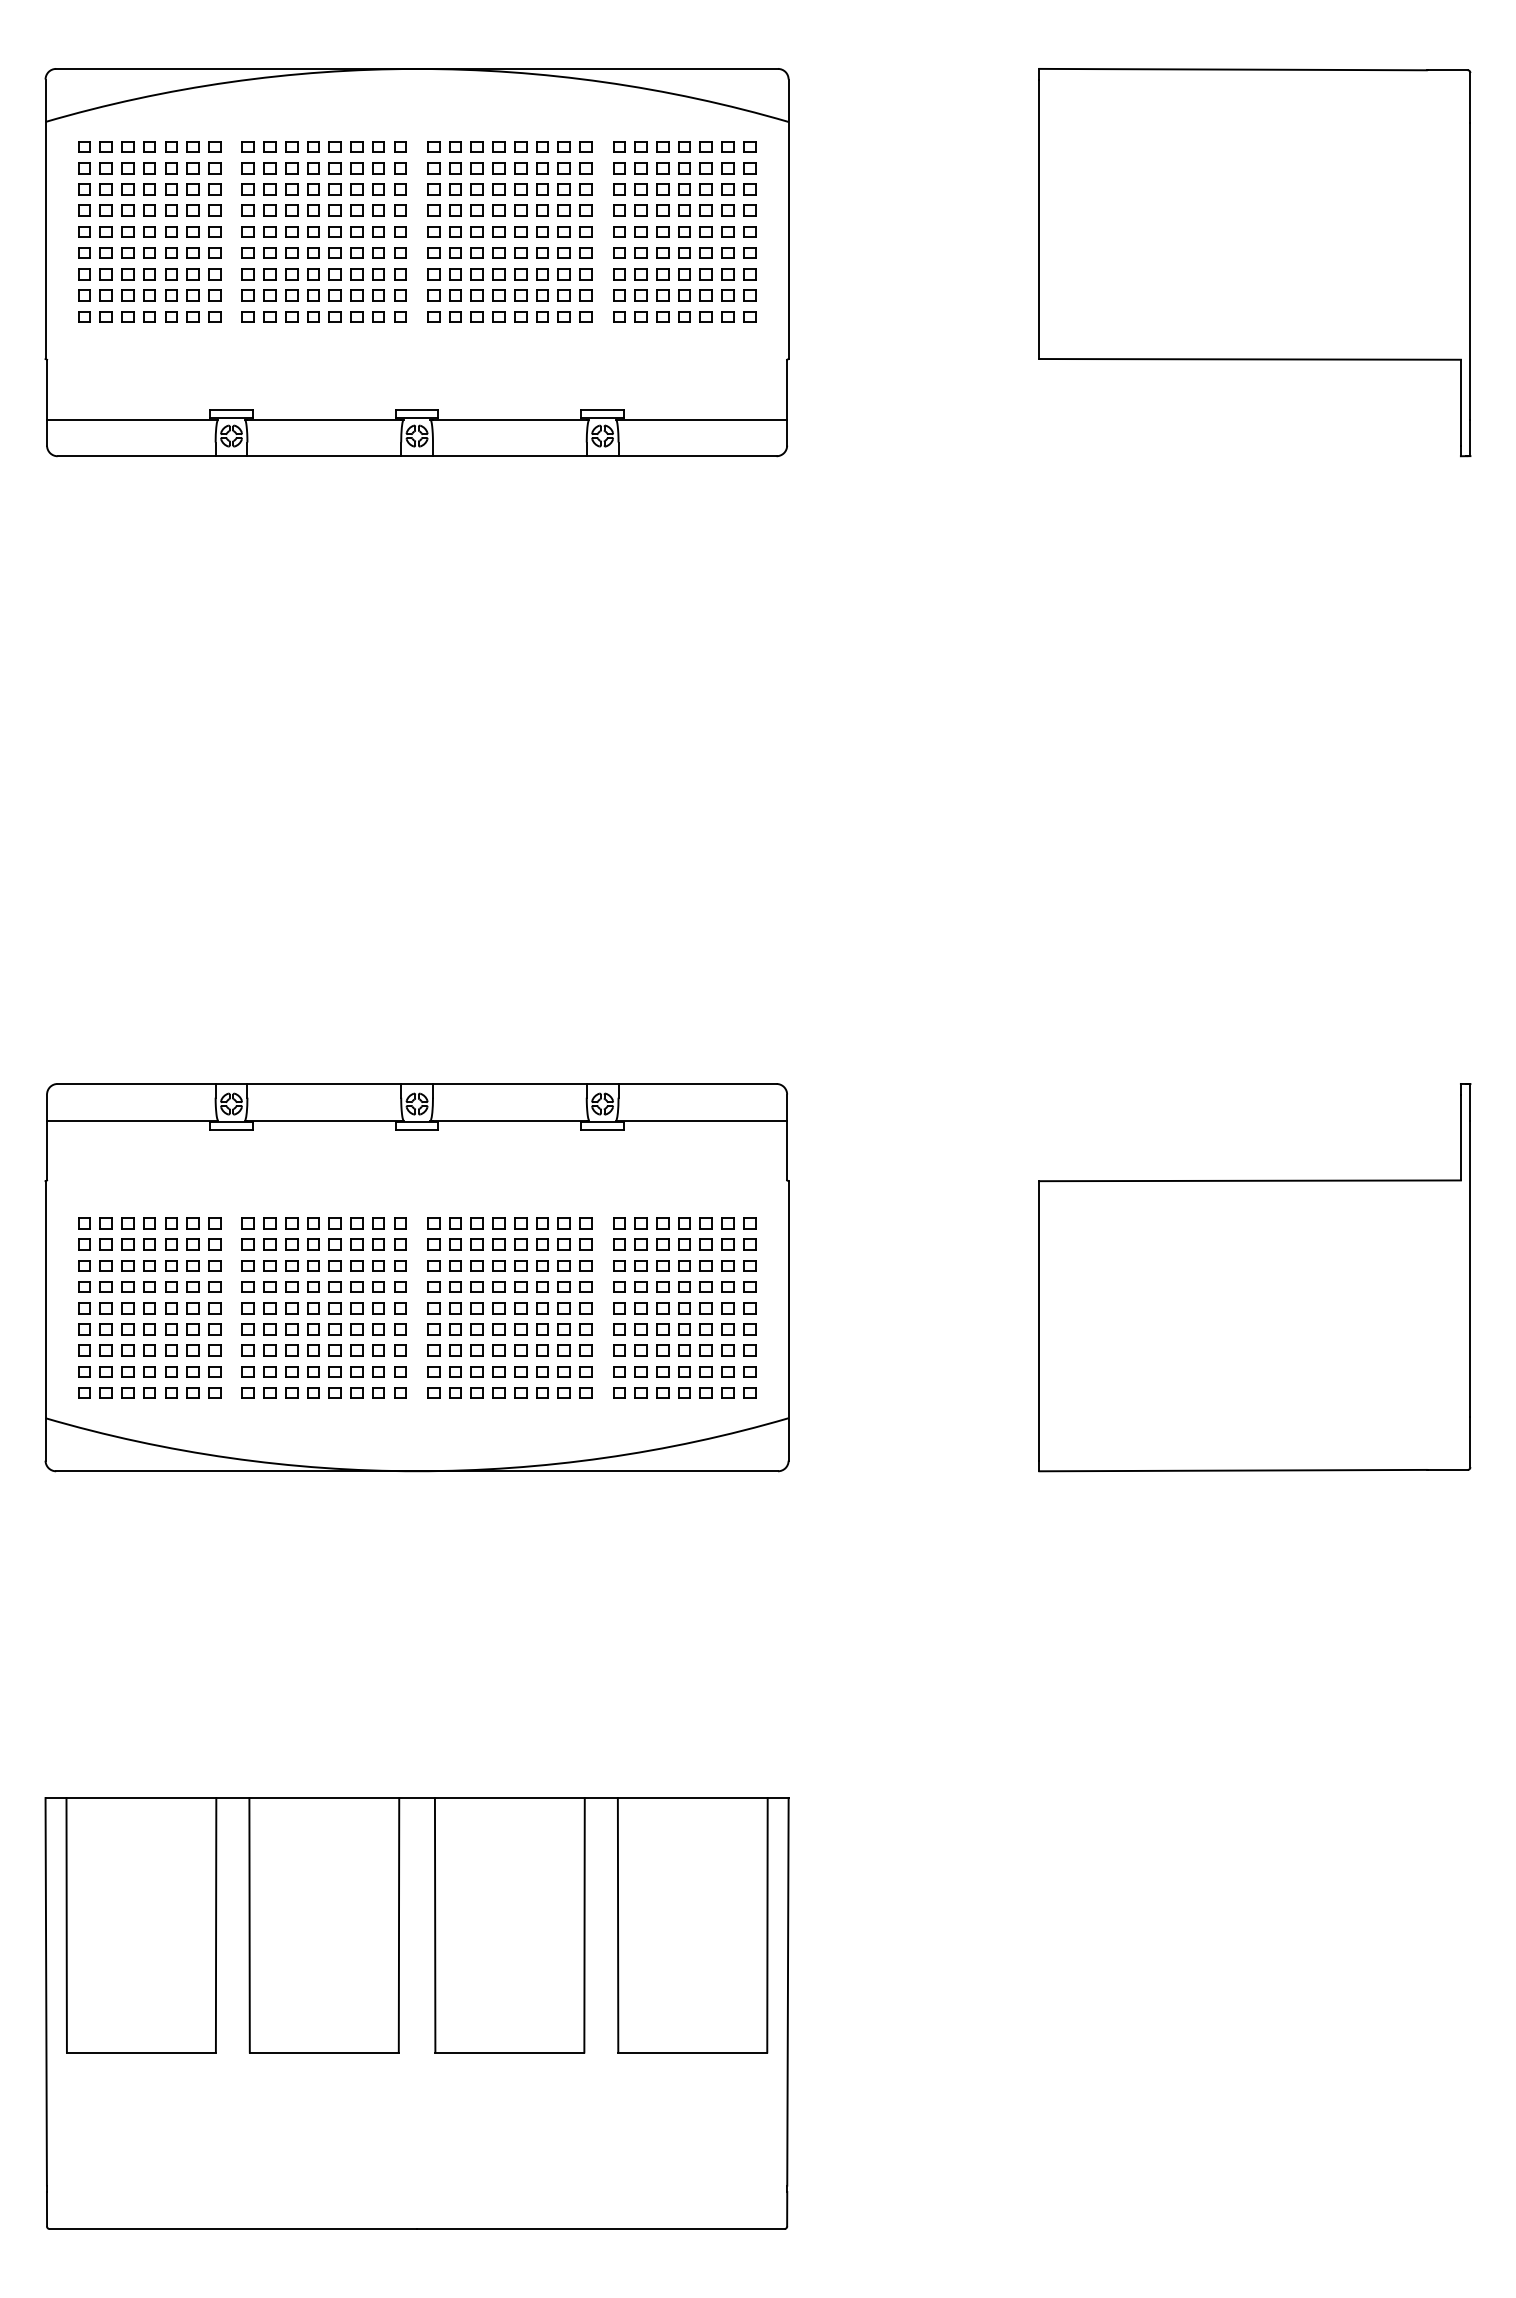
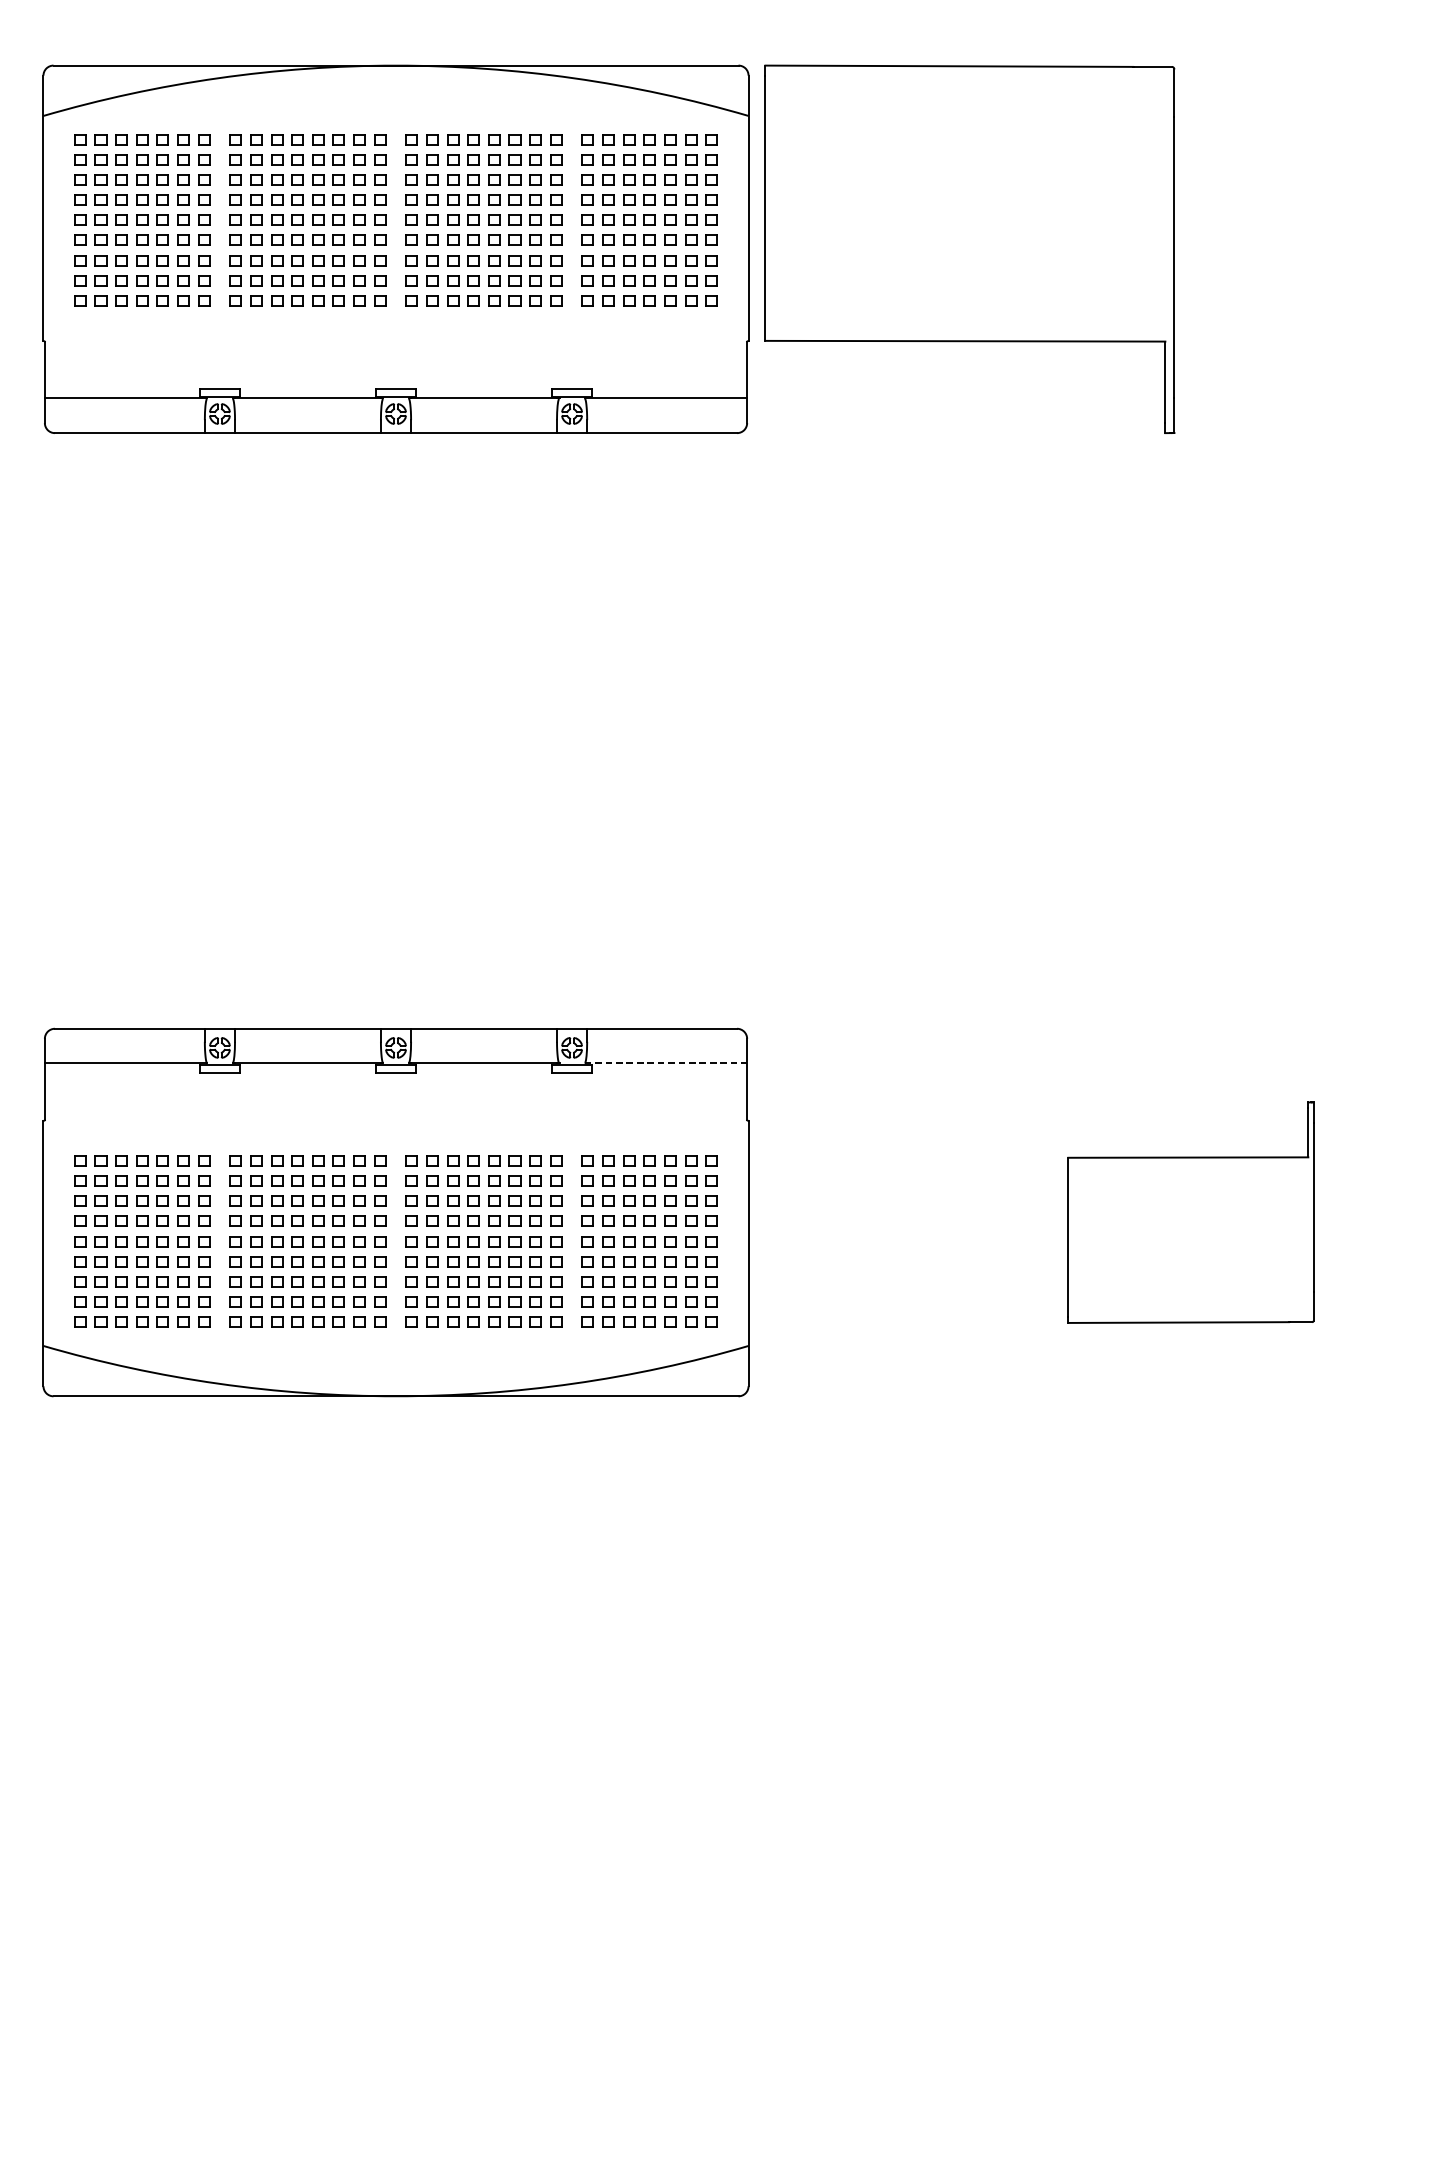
part: (1254, 262) -> (969, 249), moved
line: (701, 1120) -> (665, 1063), solid -> dashed
part: (1254, 1277) -> (1190, 1212), size x0.6
part: (416, 2013) -> (395, 1910), removed

